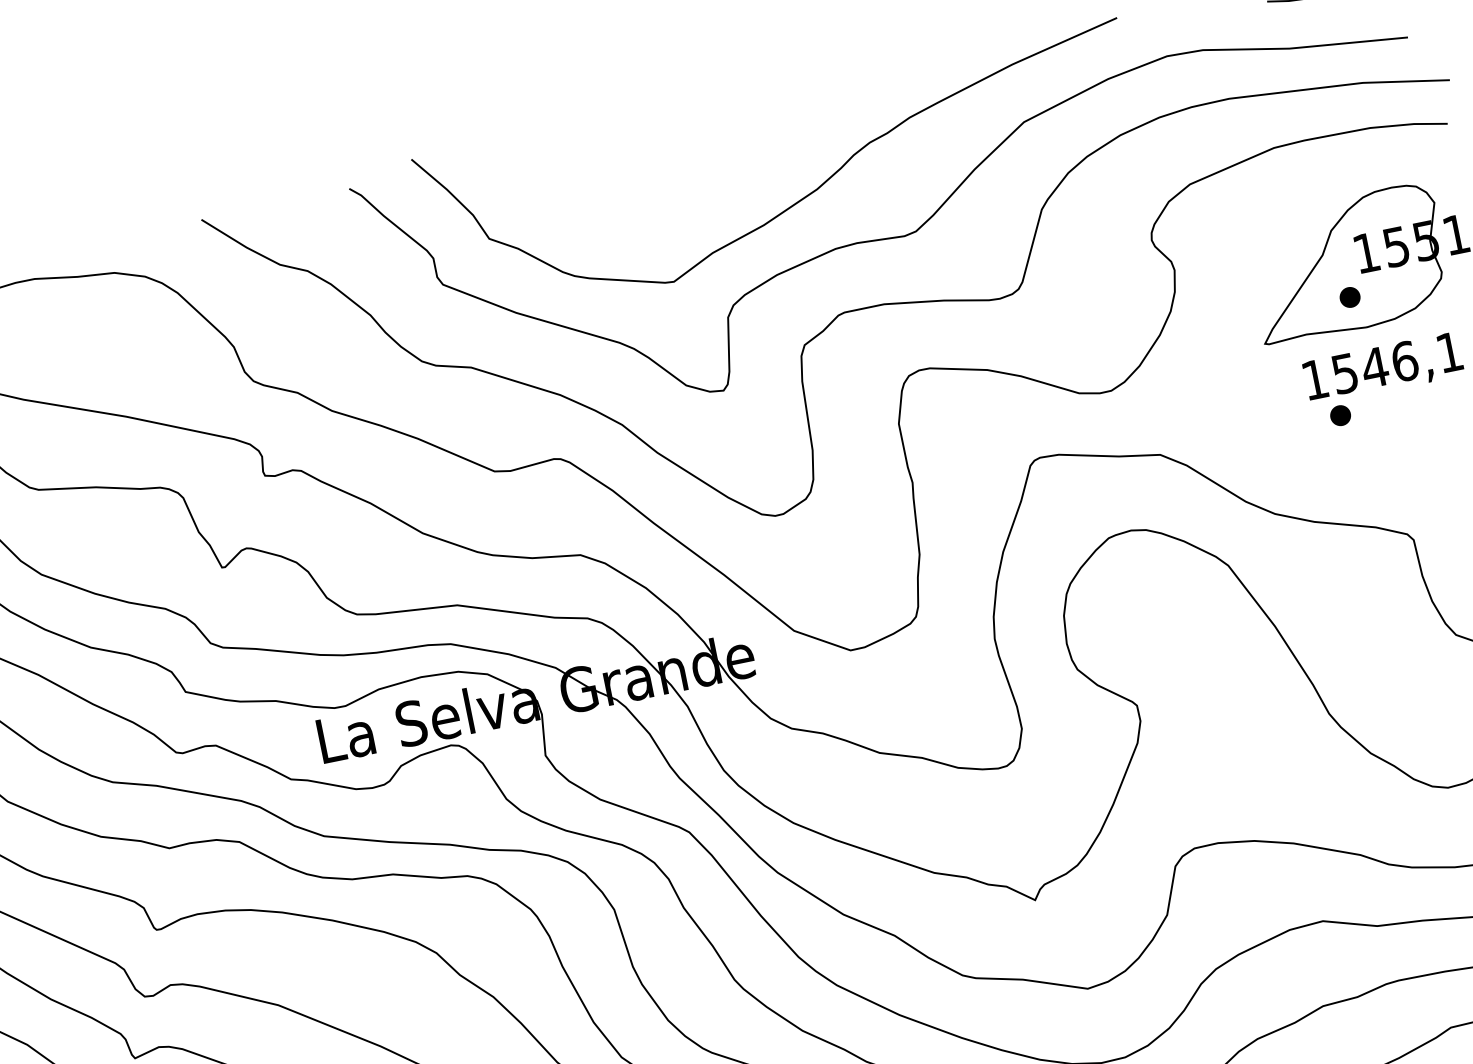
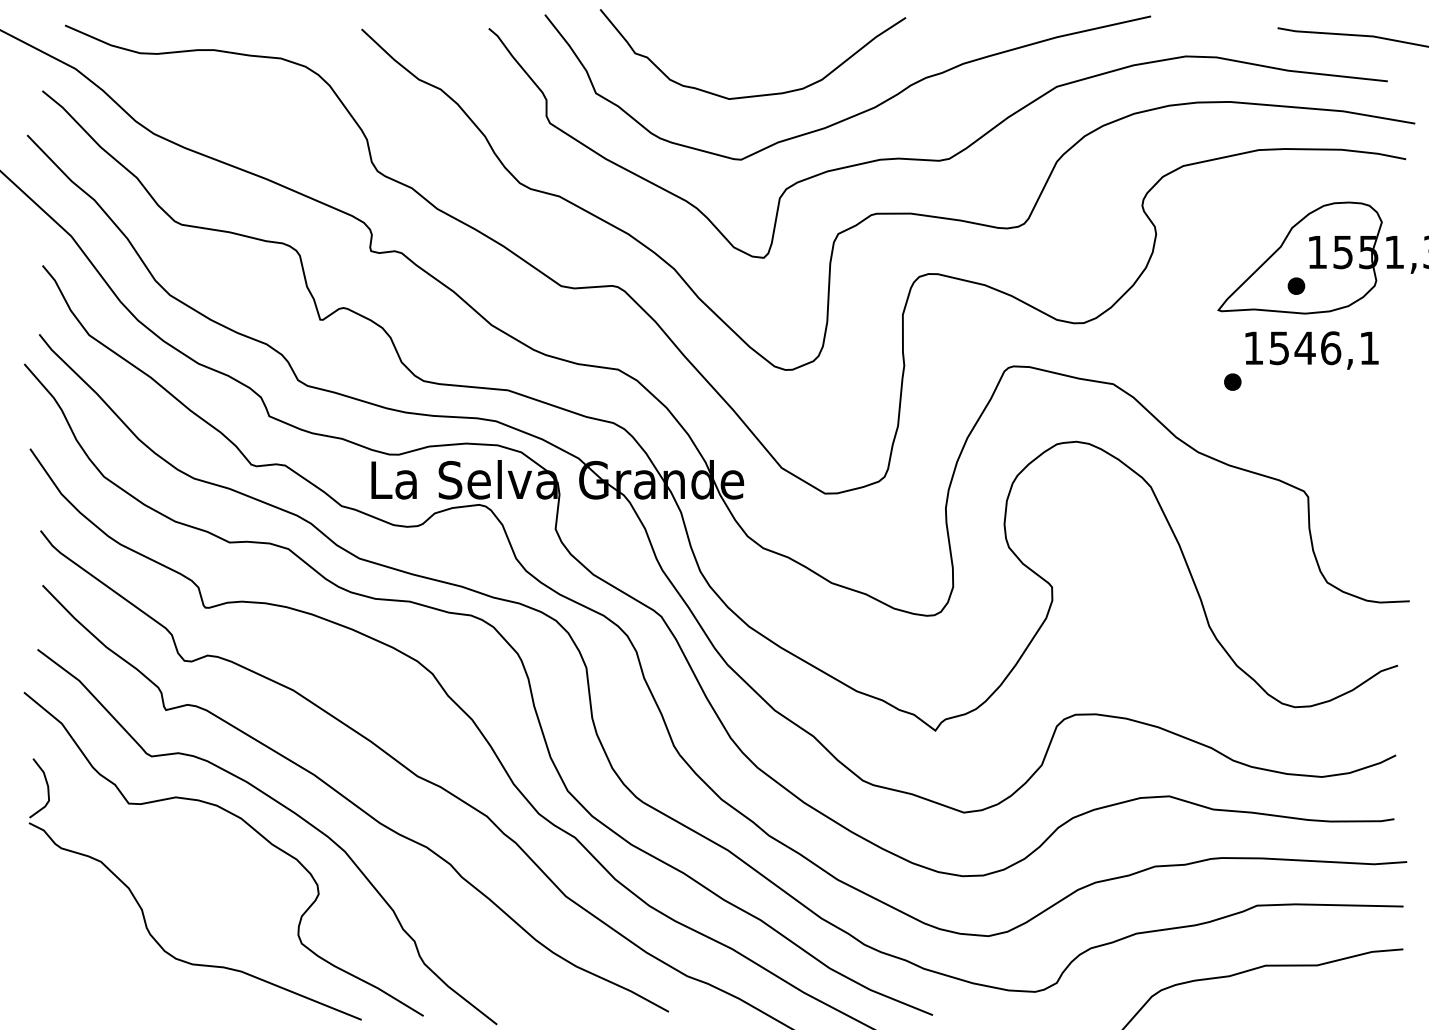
part: (679, 201) -> (759, 94), added
part: (1340, 414) -> (1232, 381), moved

